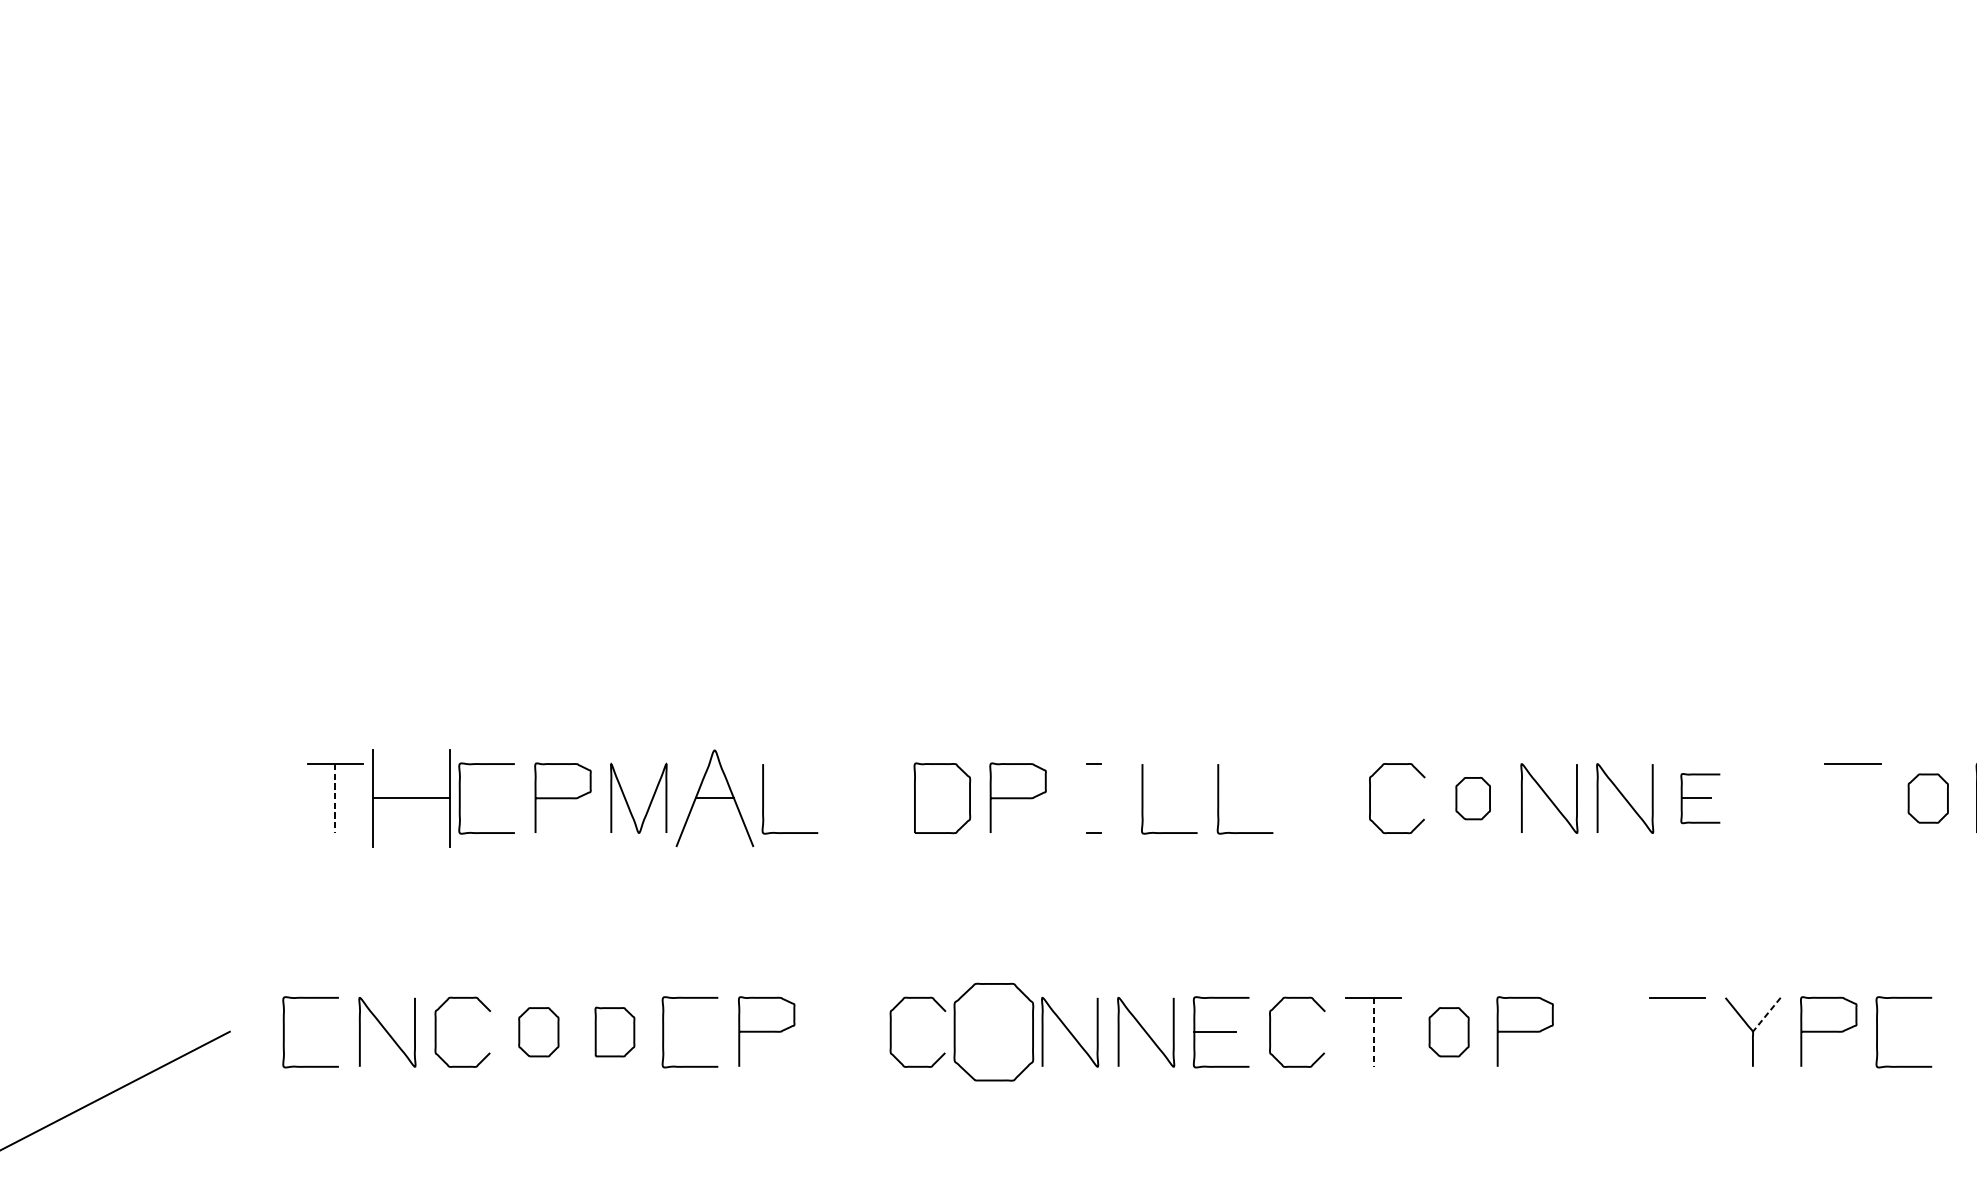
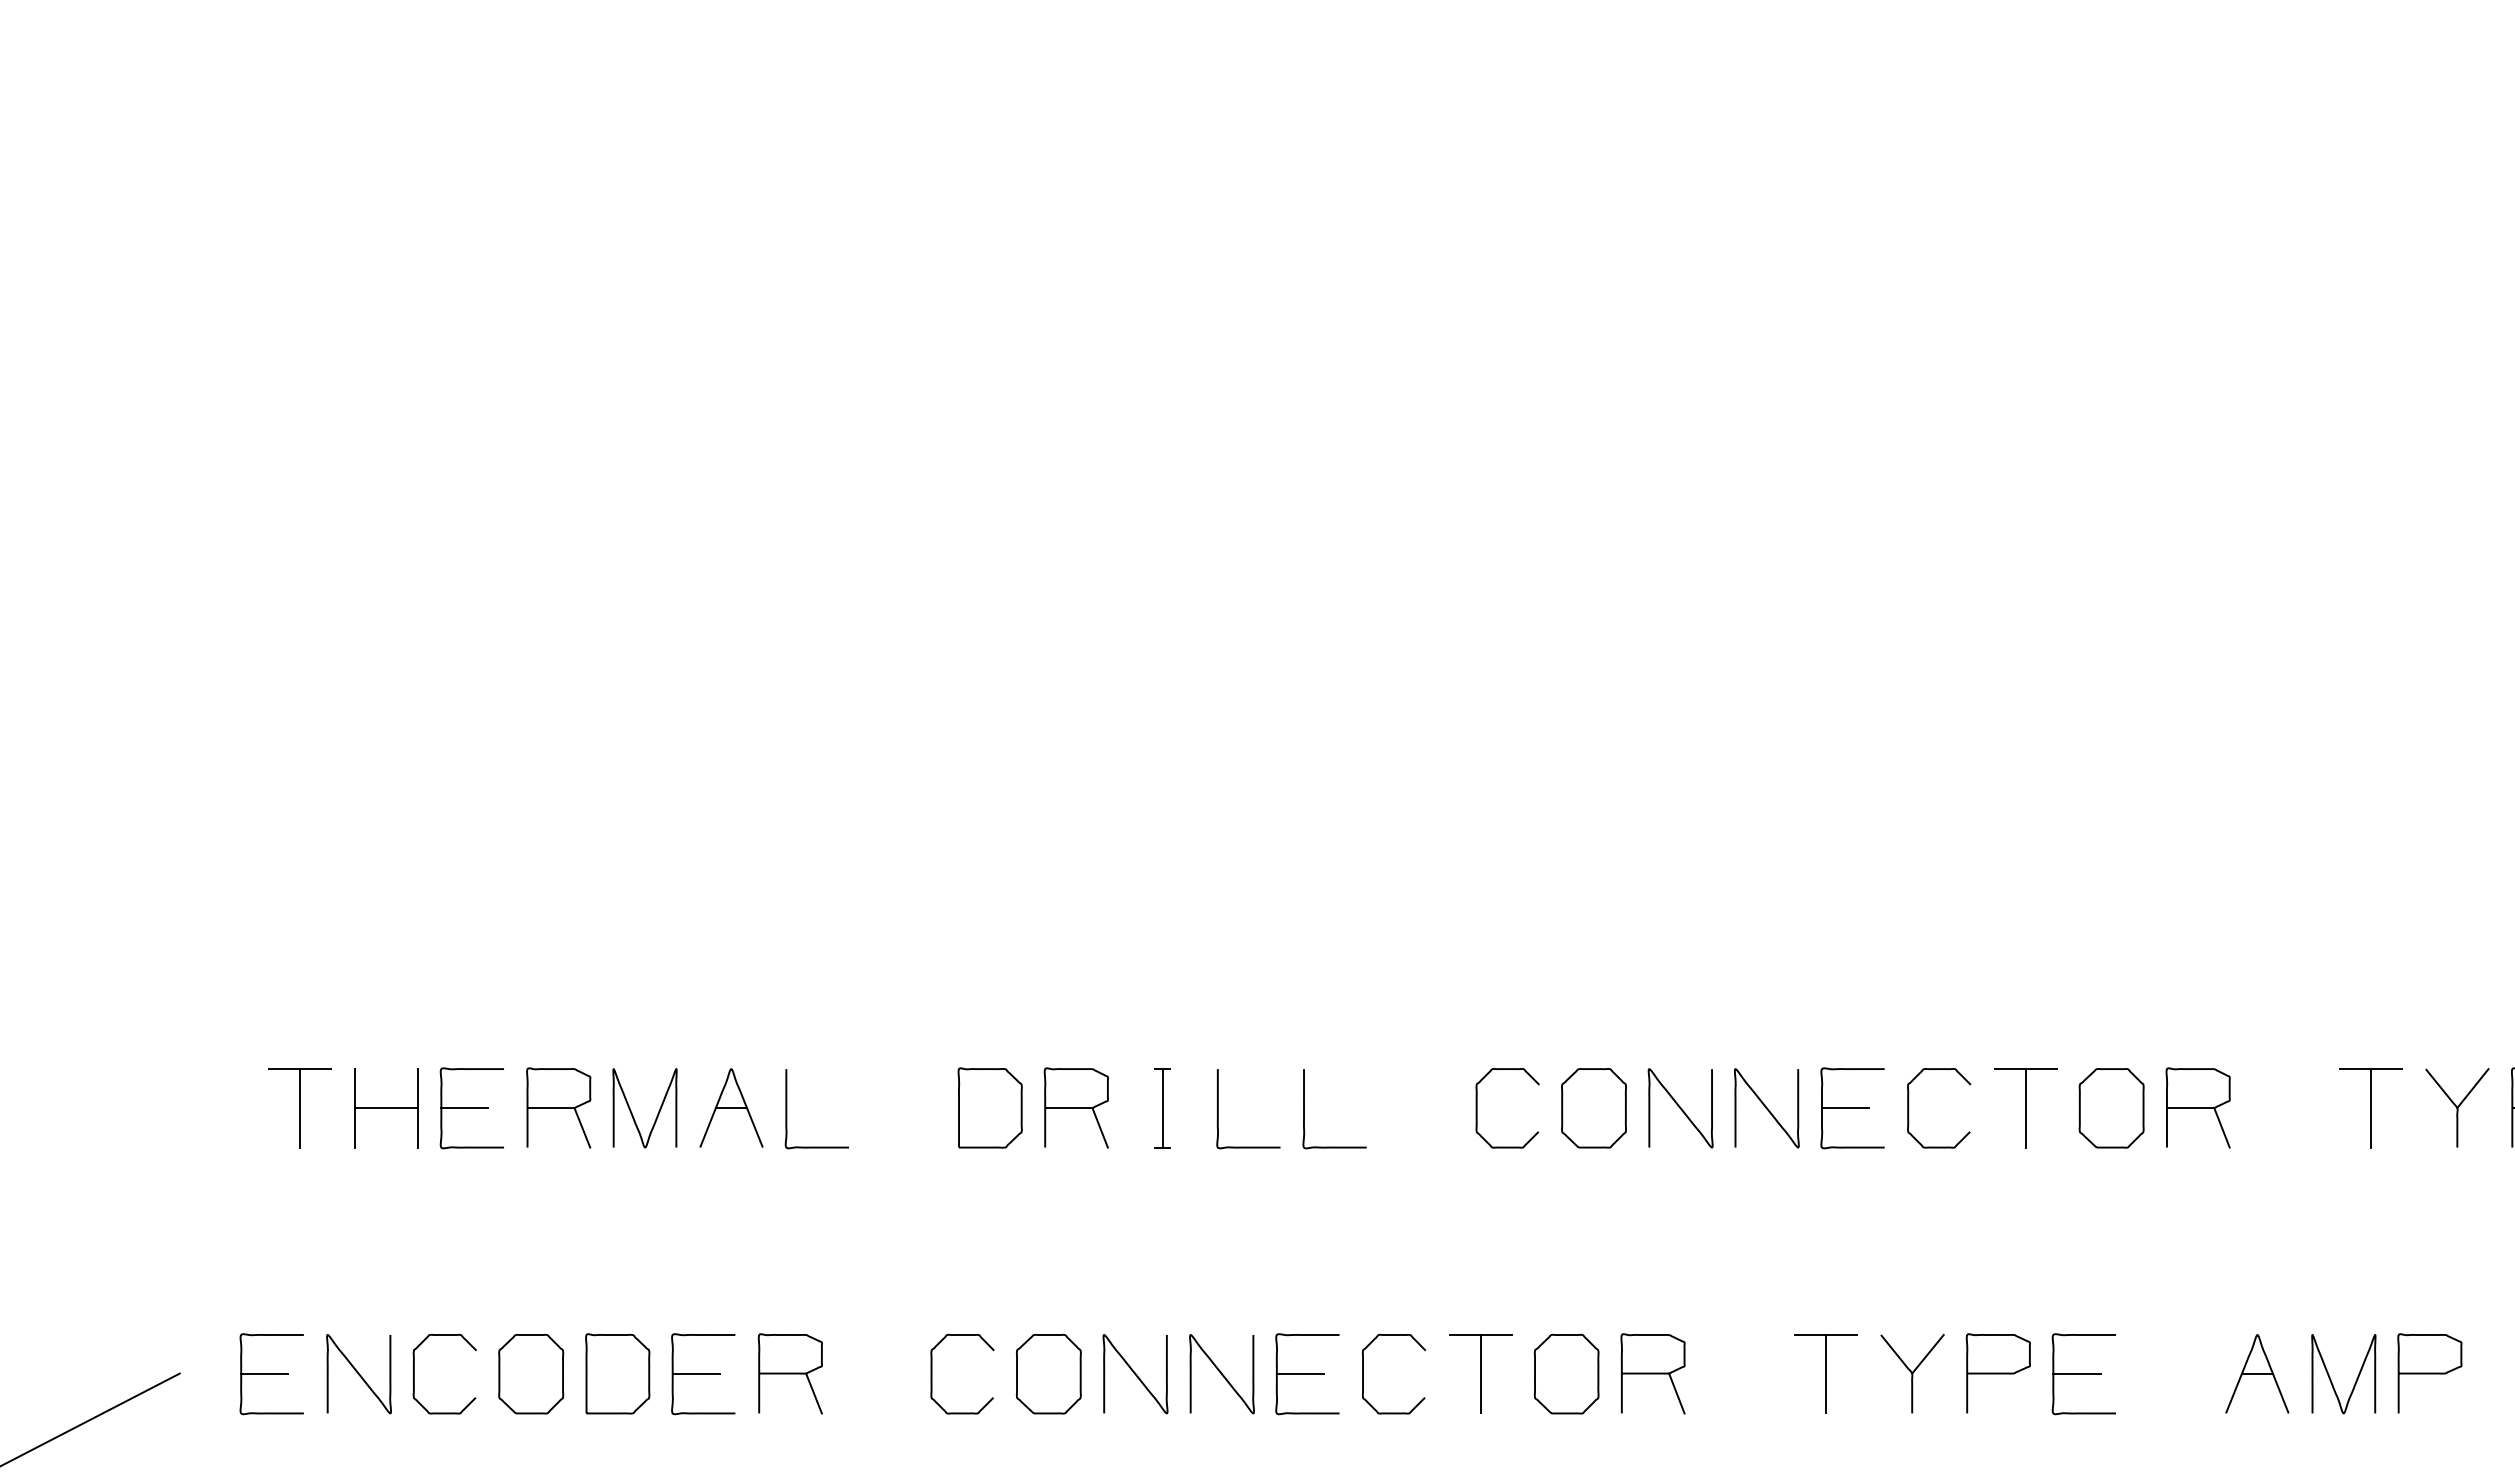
part: (714, 797) -> (731, 1107), size x0.71
line: (335, 798) -> (299, 1108), dashed -> solid
part: (411, 798) -> (386, 1108), size x0.71
line: (480, 798) -> (464, 1108), added
line: (1093, 798) -> (1162, 1108), added
part: (1472, 798) -> (1593, 1108), size x1.67
part: (1700, 798) -> (1852, 1108), size x1.43
curve: (1750, 798) -> (1909, 1108), added
line: (1852, 798) -> (2025, 1108), added
part: (1928, 798) -> (2111, 1108), size x1.43
line: (583, 815) -> (582, 1127), added
line: (1038, 815) -> (1099, 1127), added
line: (1766, 1014) -> (1927, 1354), dashed -> solid
line: (304, 1031) -> (264, 1373), added
part: (539, 1031) -> (531, 1373), size x1.43
part: (614, 1031) -> (617, 1373), size x1.43
line: (683, 1031) -> (695, 1373), added
part: (1449, 1031) -> (1566, 1373), size x1.43
line: (1677, 1031) -> (1826, 1373), added
line: (1897, 1031) -> (2076, 1373), added
part: (993, 1032) -> (1048, 1374), size x0.71
line: (1373, 1032) -> (1480, 1374), dashed -> solid
line: (786, 1049) -> (813, 1393), added
line: (1545, 1049) -> (1676, 1393), added

